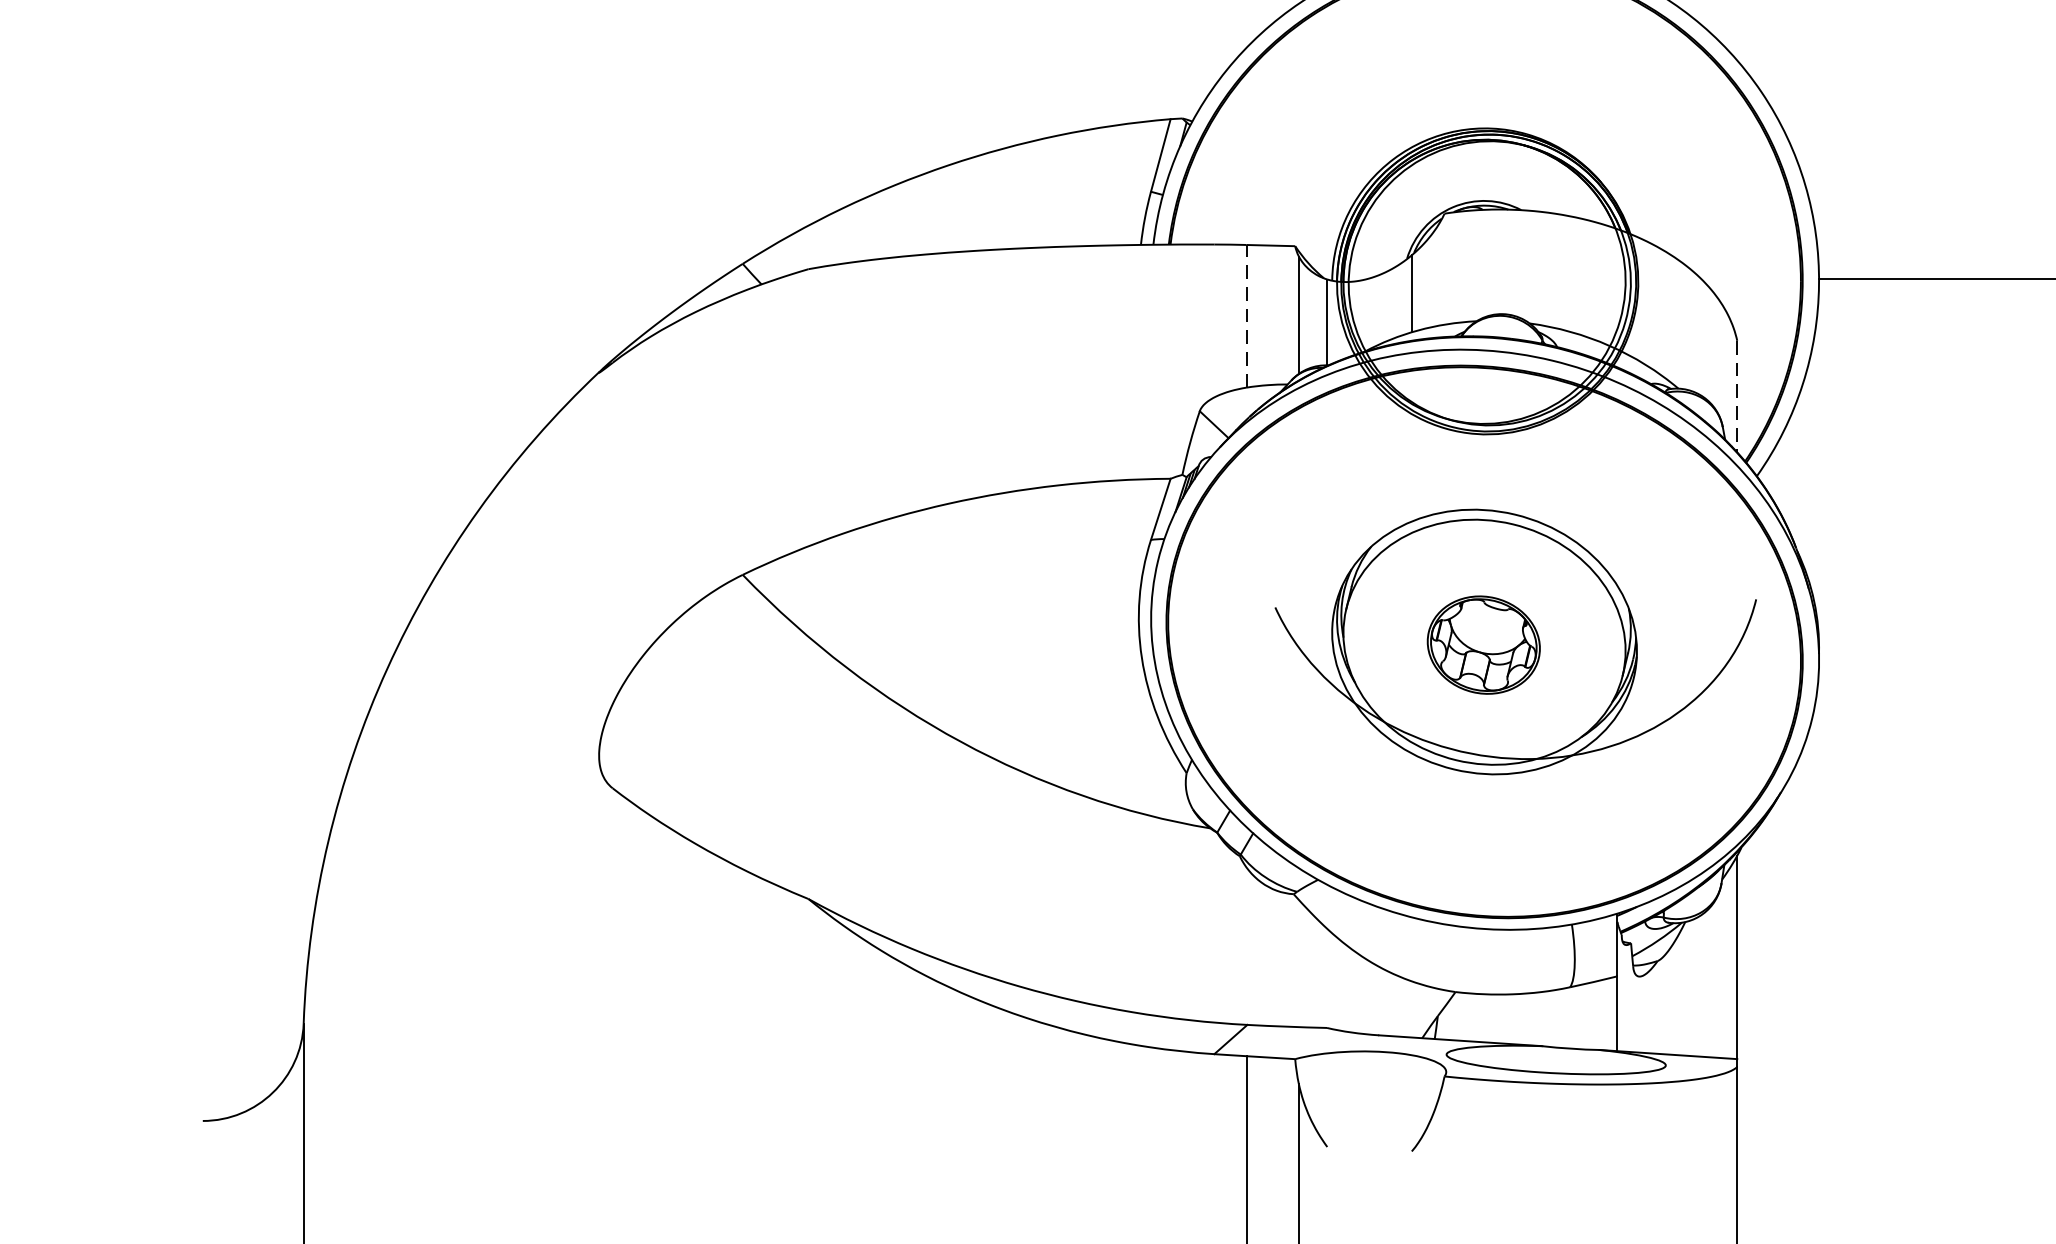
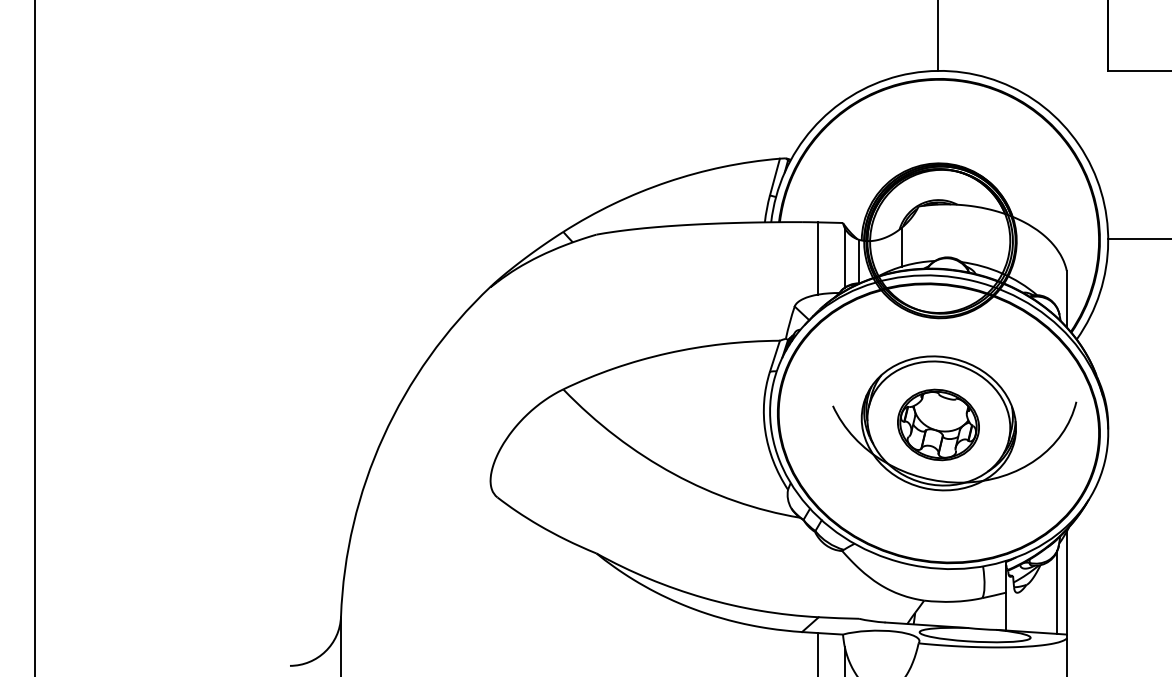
line: (1246, 316) -> (818, 258), dashed -> solid
line: (1736, 397) -> (1066, 299), dashed -> solid
part: (1483, 644) -> (938, 424), size x1.43
line: (1718, 976) -> (1057, 592), added

